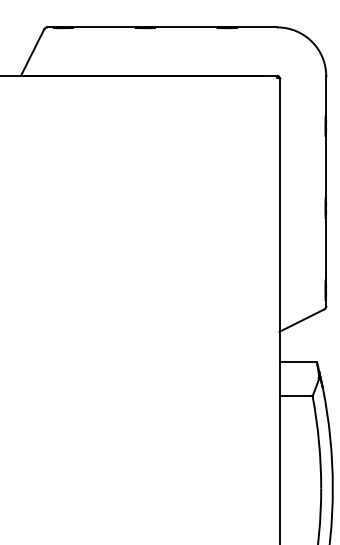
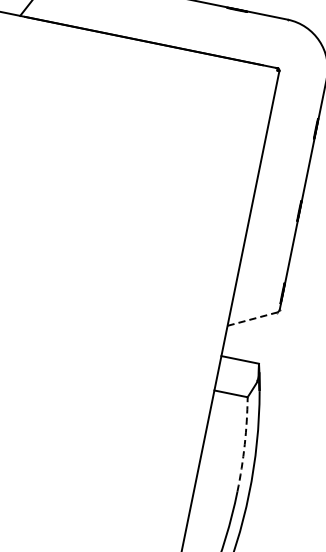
line: (301, 320) -> (251, 318), solid -> dashed
arc: (319, 442) -> (245, 445), solid -> dashed

